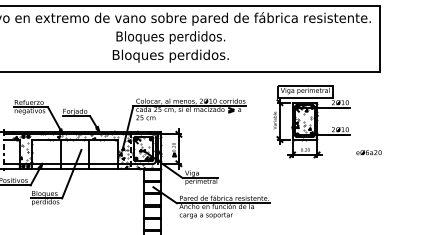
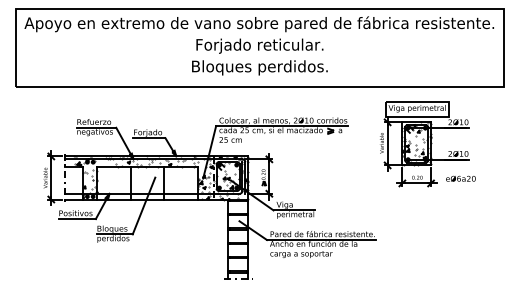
text: (170, 37) -> (259, 45), Bloques perdidos. -> Forjado reticular.
text: (368, 152) -> (460, 178), moved

